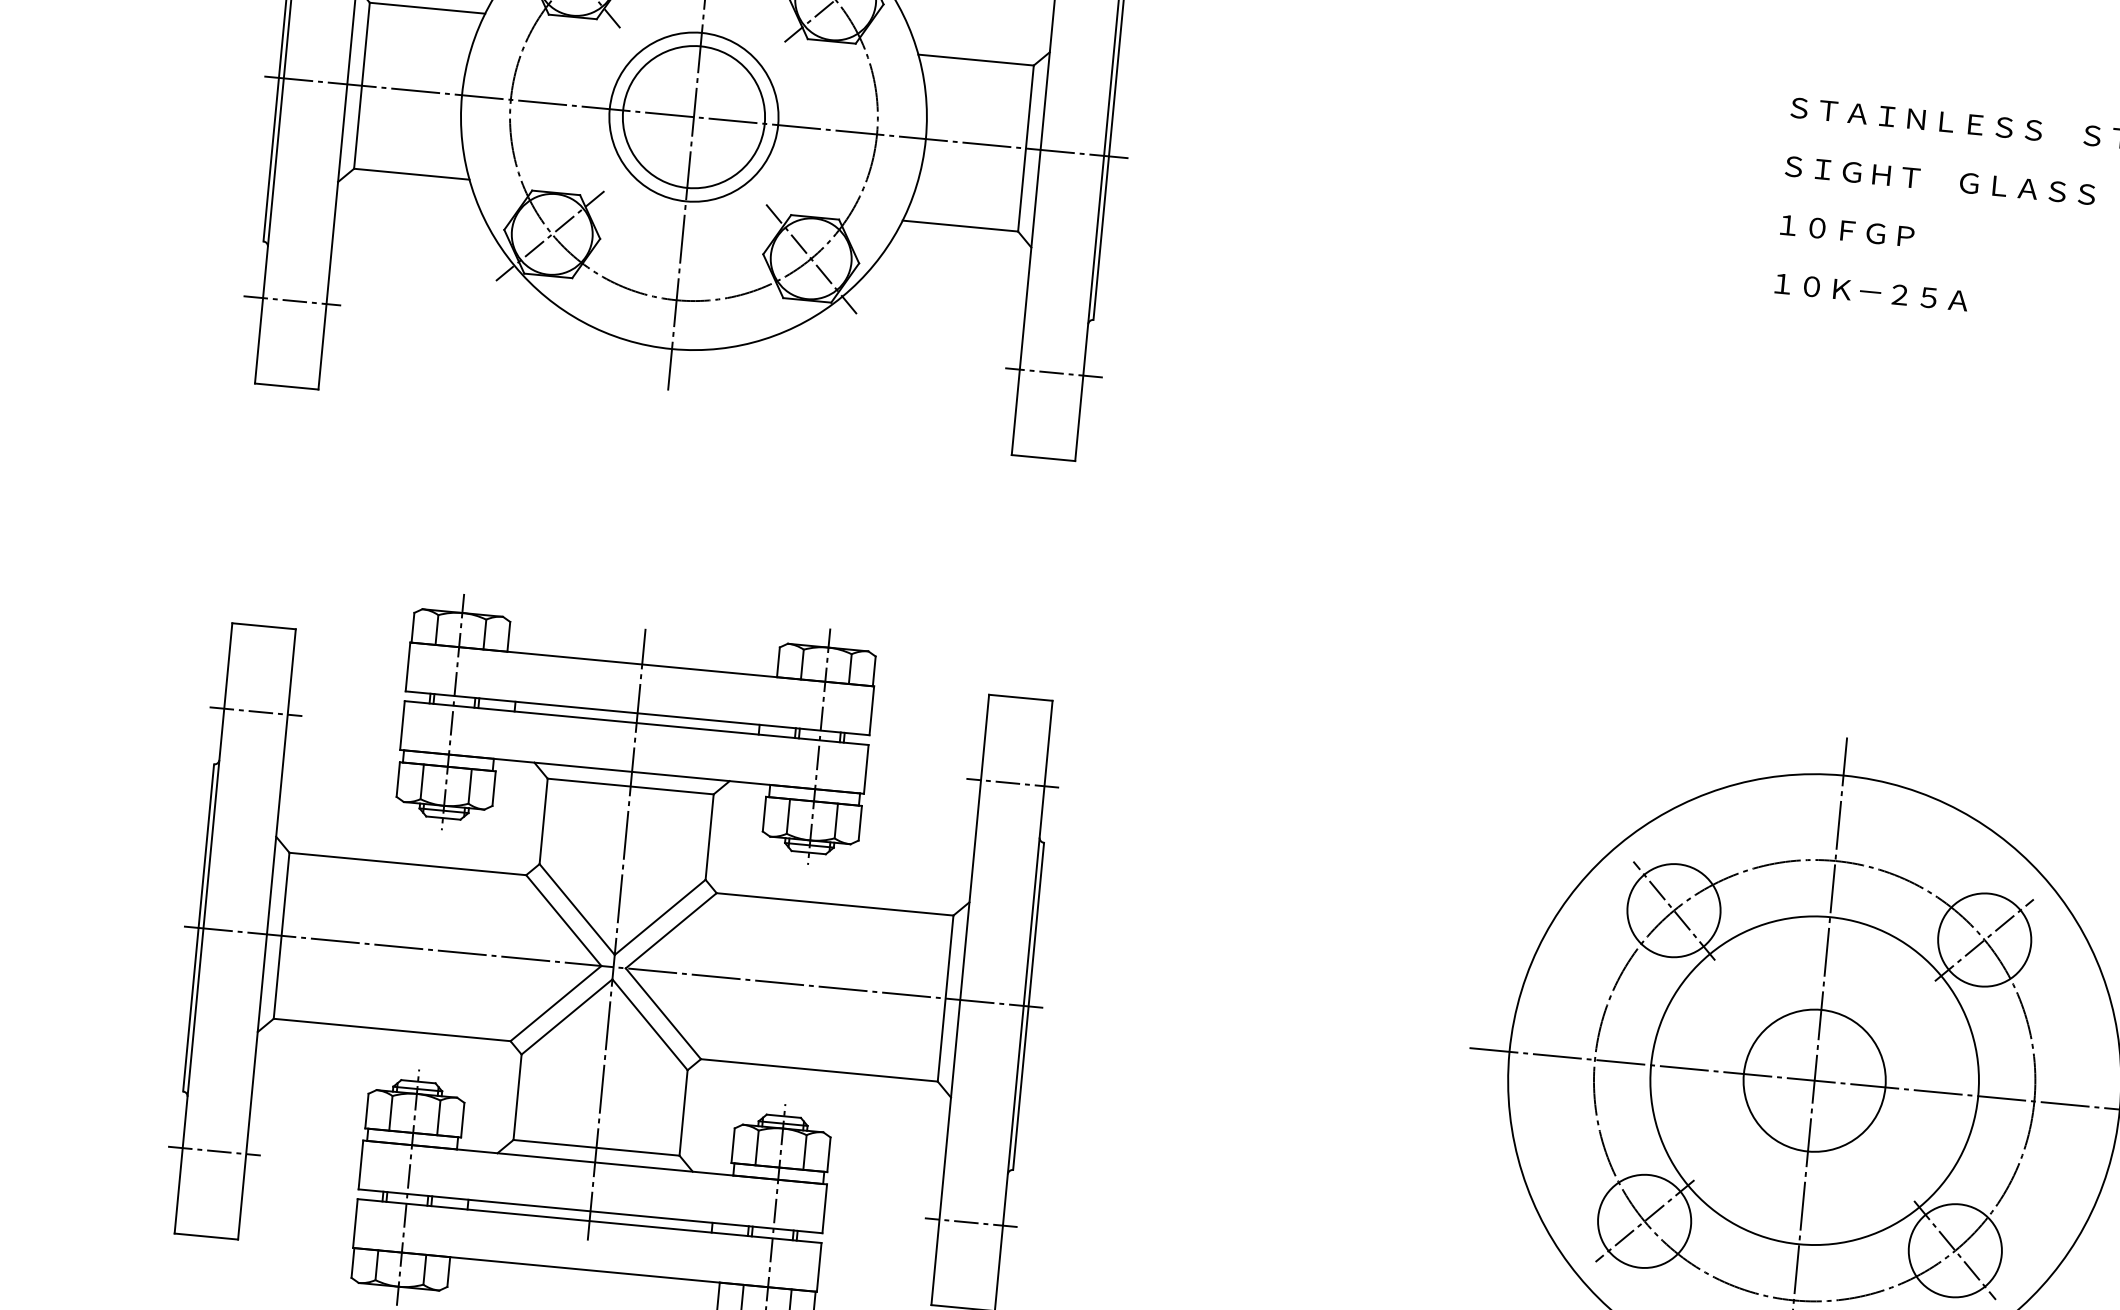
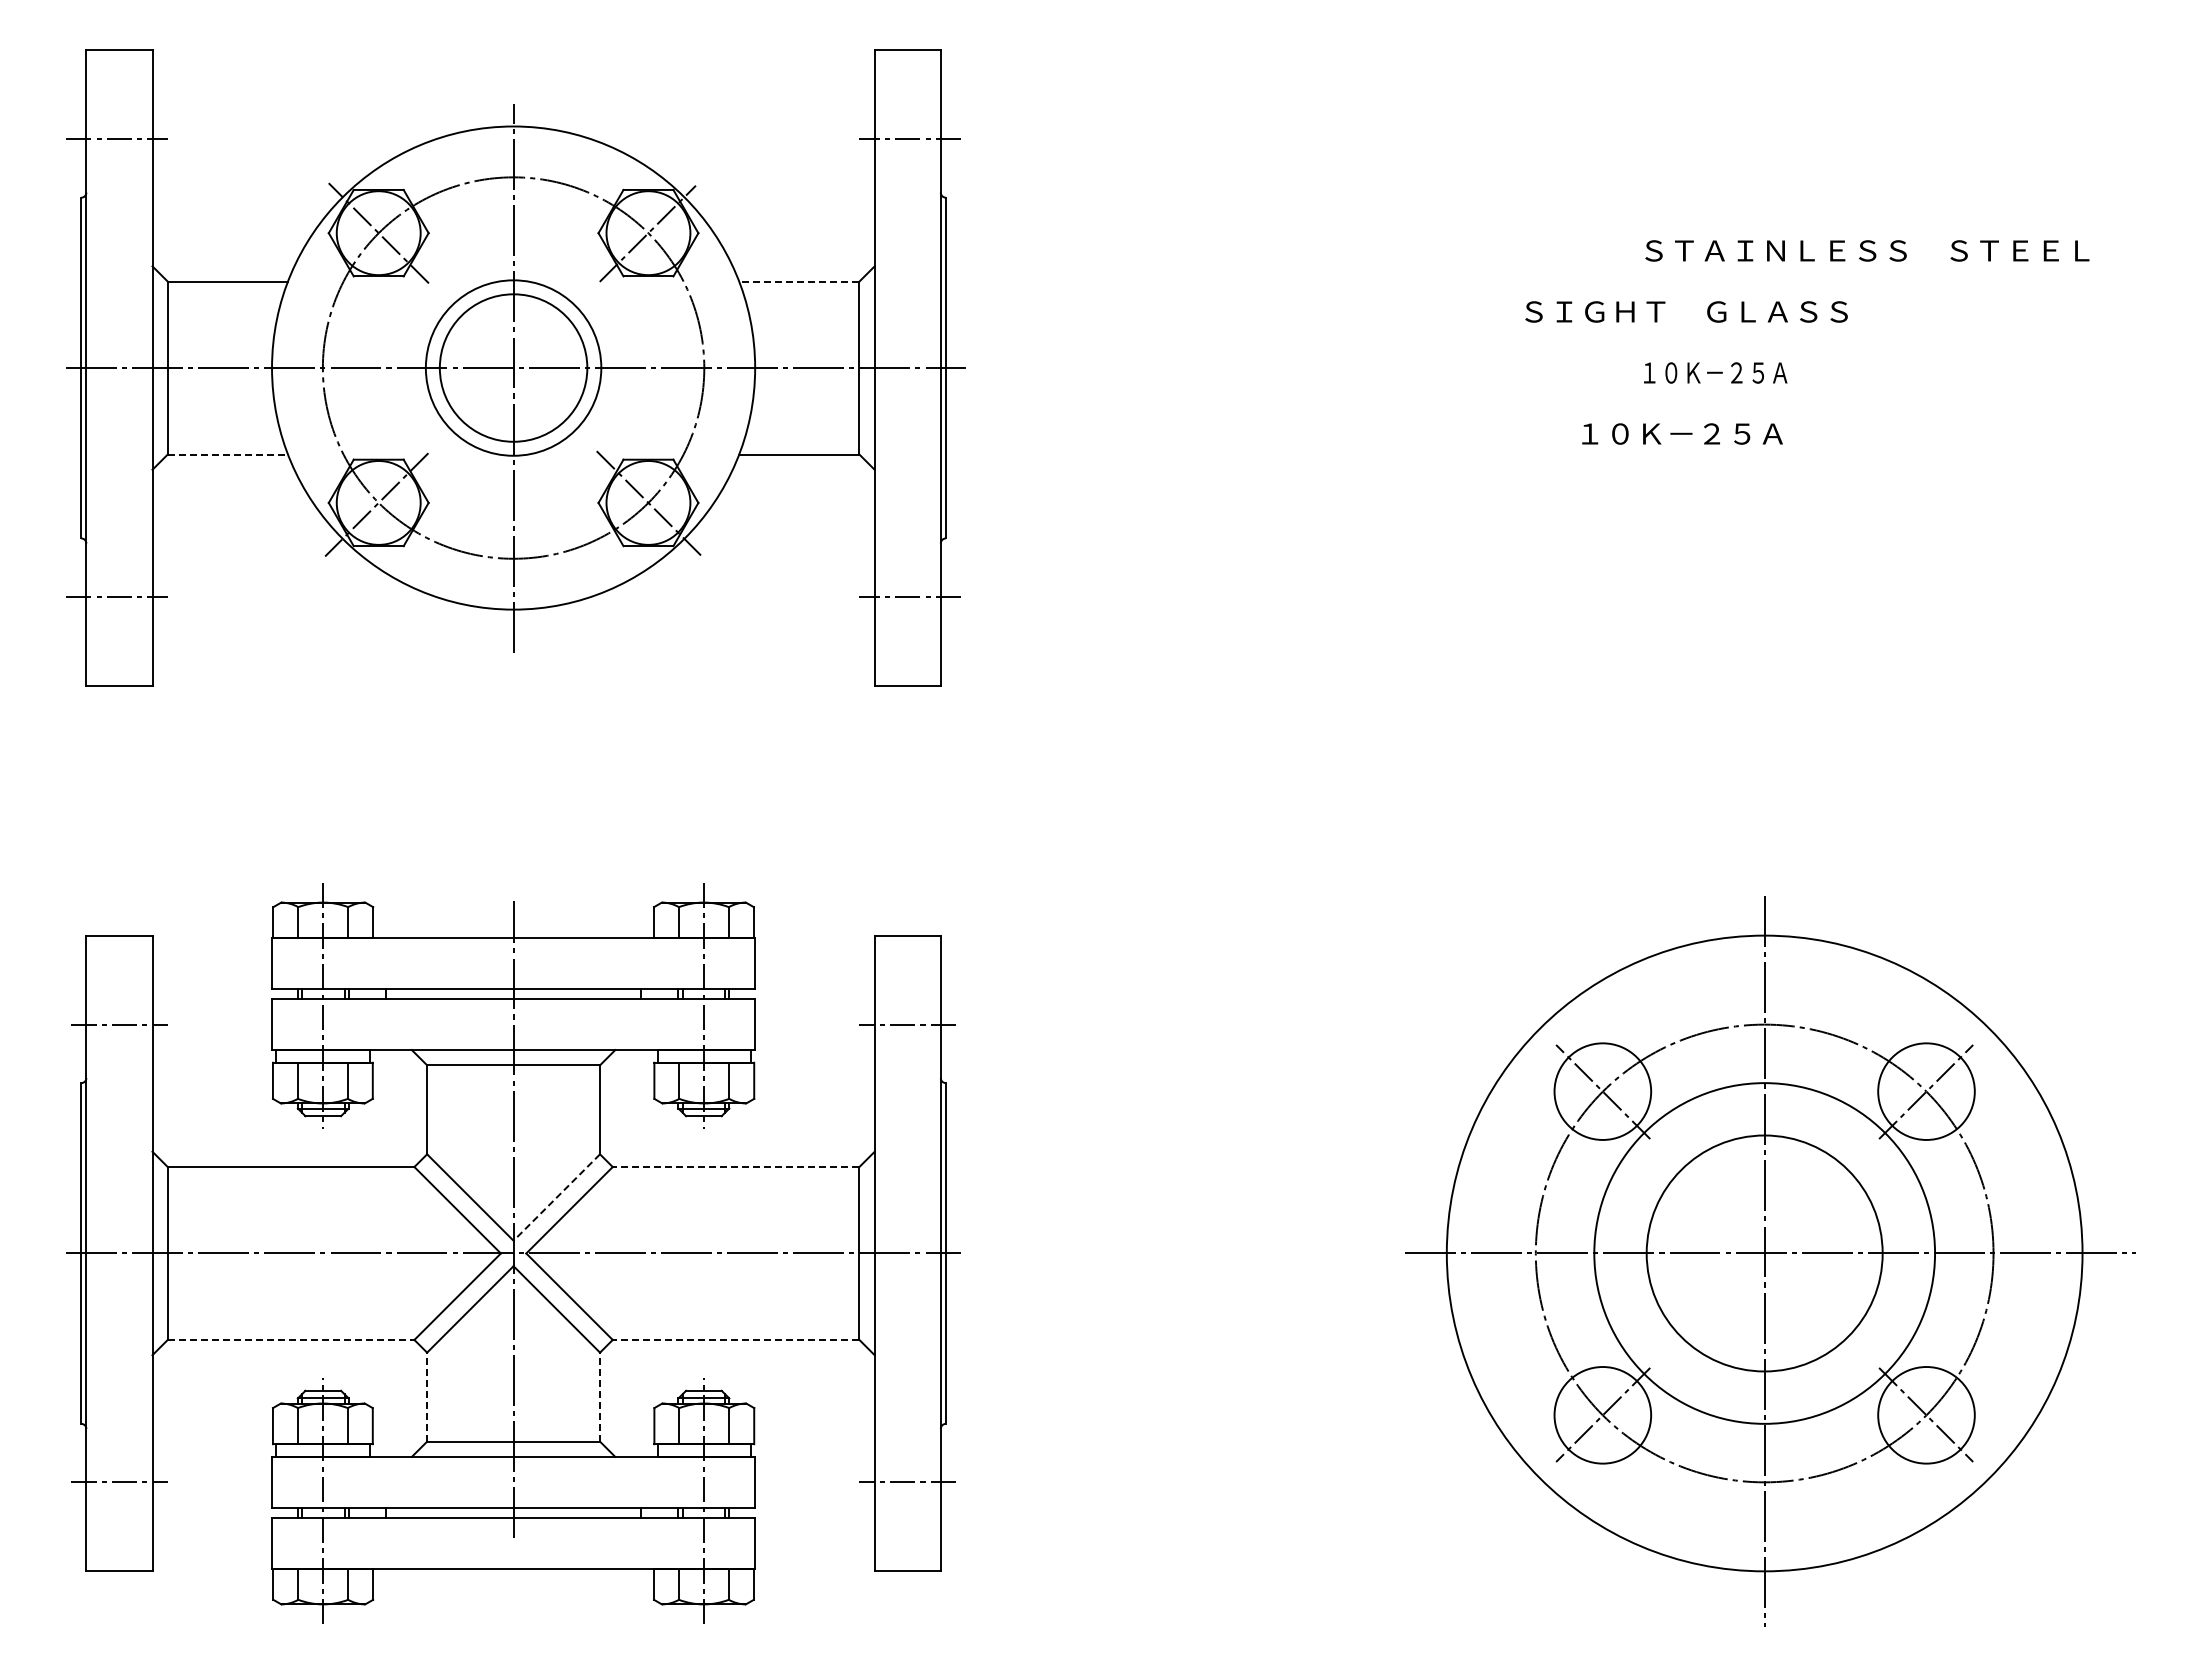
line: (975, 59) -> (798, 281), solid -> dashed
line: (412, 174) -> (228, 454), solid -> dashed
text: (1940, 180) -> (1686, 311), moved
text: (1847, 230) -> (1715, 372), １０ＦＧＰ -> １０Ｋ－２５Ａ
text: (1871, 291) -> (1682, 433), moved
line: (834, 904) -> (735, 1167), solid -> dashed
line: (659, 917) -> (556, 1197), solid -> dashed
line: (392, 1029) -> (291, 1339), solid -> dashed
line: (818, 1069) -> (735, 1339), solid -> dashed
circle: (1814, 1080) -> (1764, 1253), size x1.6
line: (517, 1096) -> (427, 1396), solid -> dashed
line: (684, 1112) -> (600, 1396), solid -> dashed

